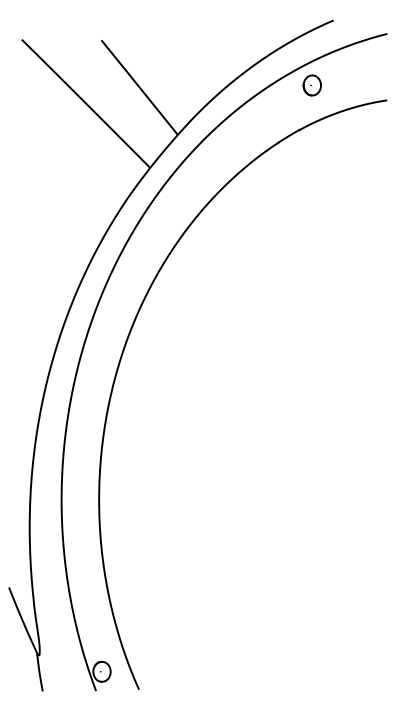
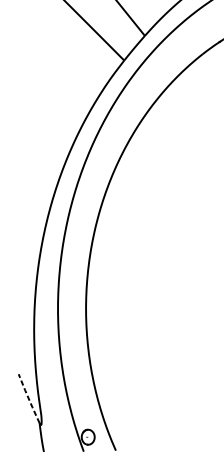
line: (22, 620) -> (28, 398), solid -> dashed

